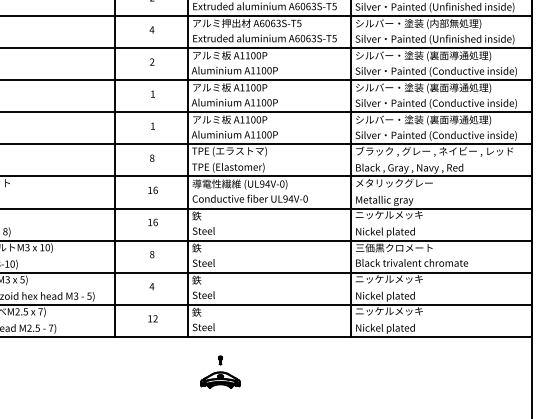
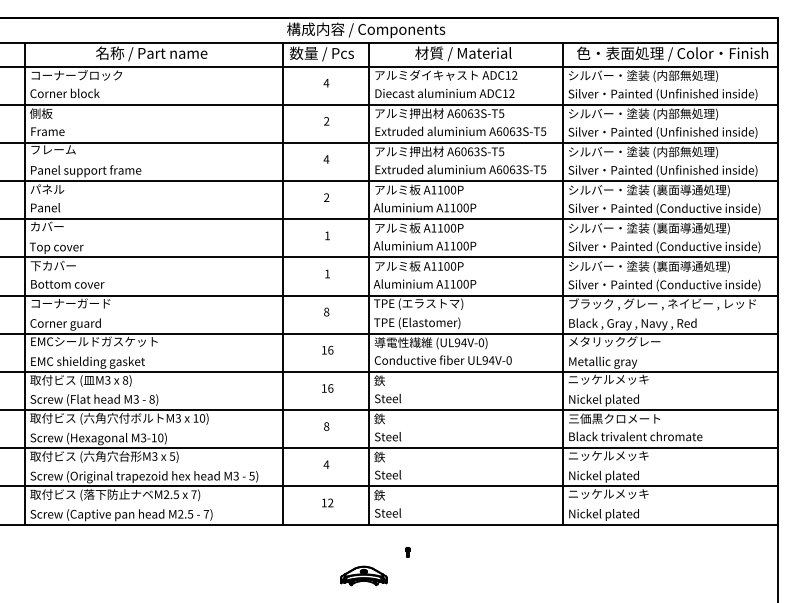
part: (220, 379) -> (363, 575), moved

